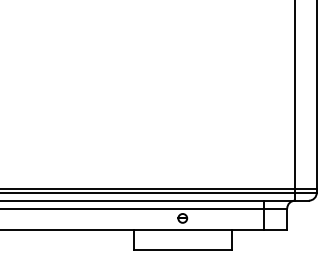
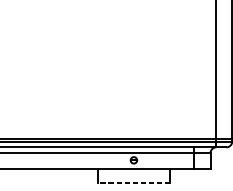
line: (182, 249) -> (133, 183), solid -> dashed

